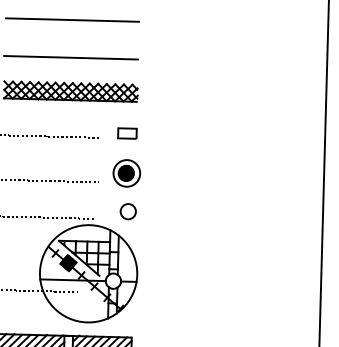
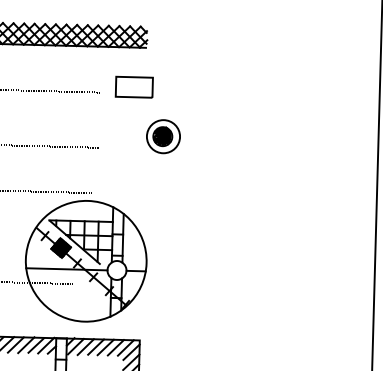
part: (127, 133) -> (134, 87), size x1.6
part: (126, 173) -> (163, 136), moved
part: (127, 211) -> (134, 183), removed

